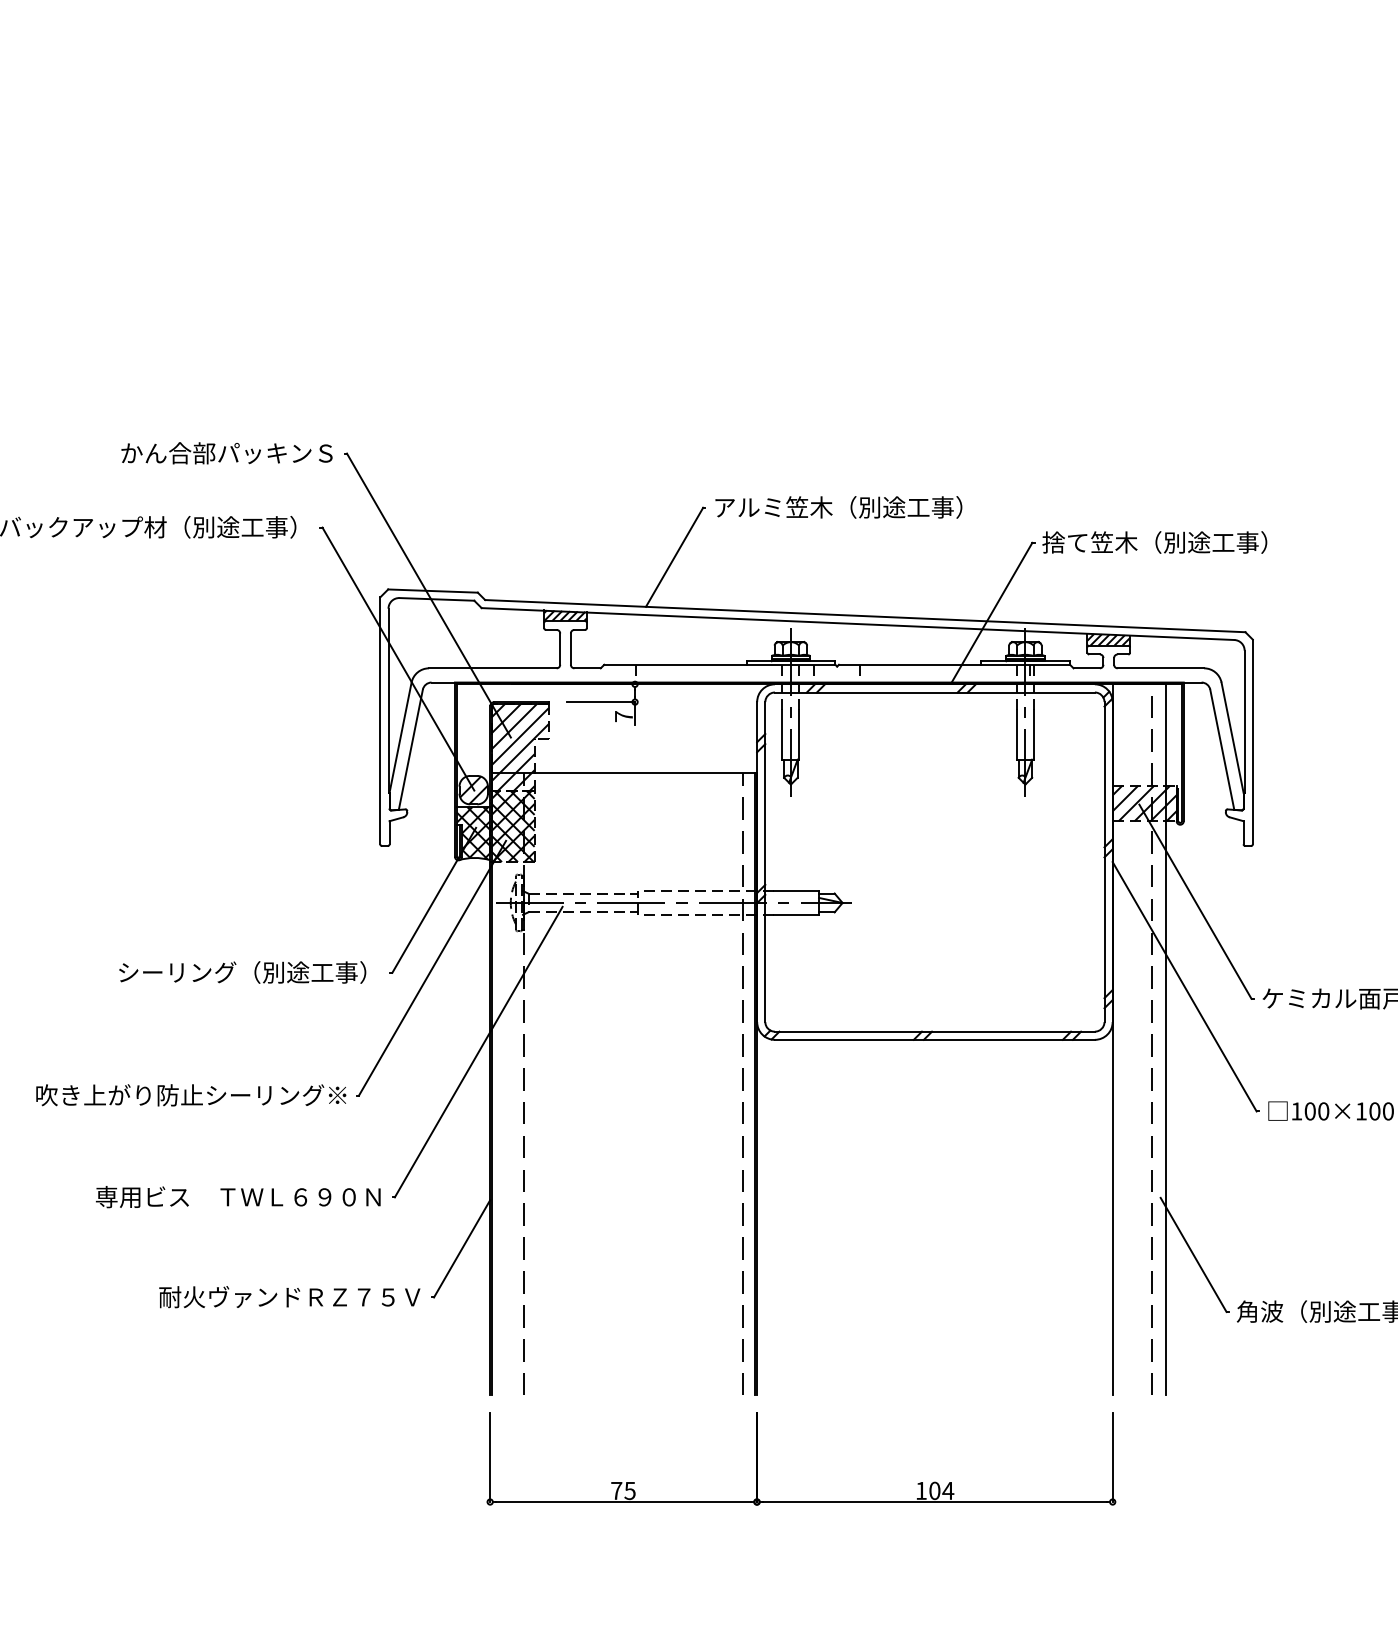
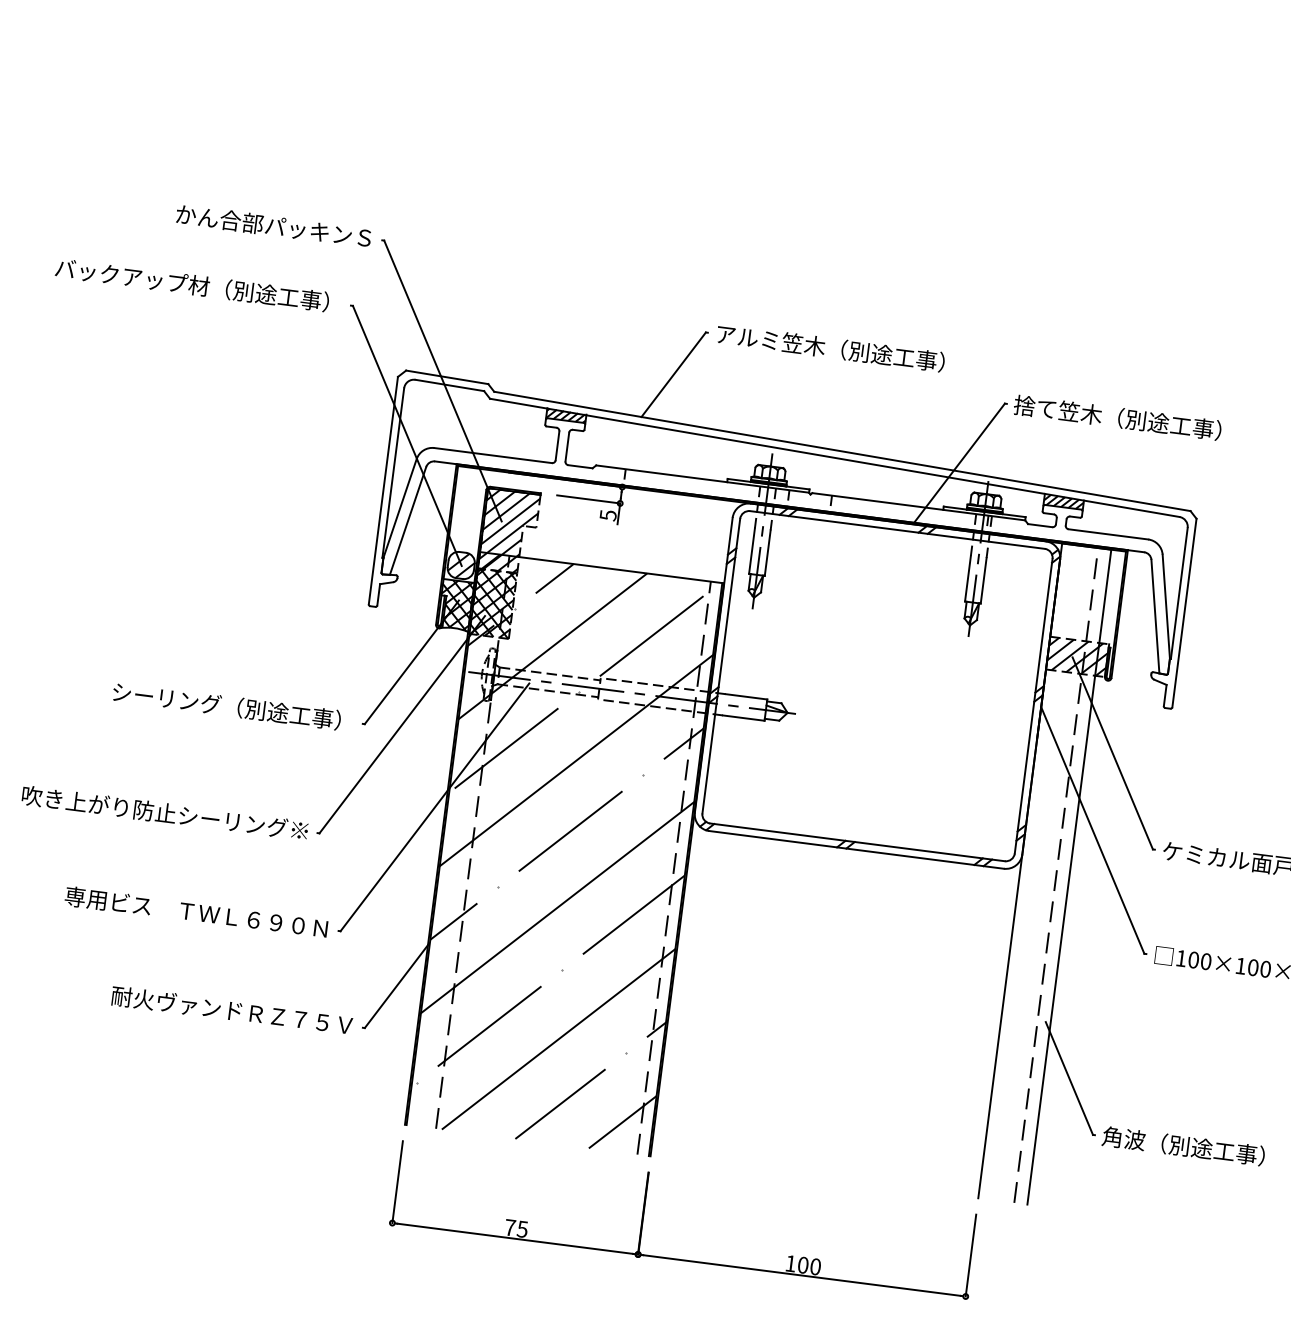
text: (624, 716) -> (608, 515), 7 -> 5
hatch: (623, 1084) -> (564, 854), added
text: (948, 1490) -> (815, 1266), 104 -> 100

